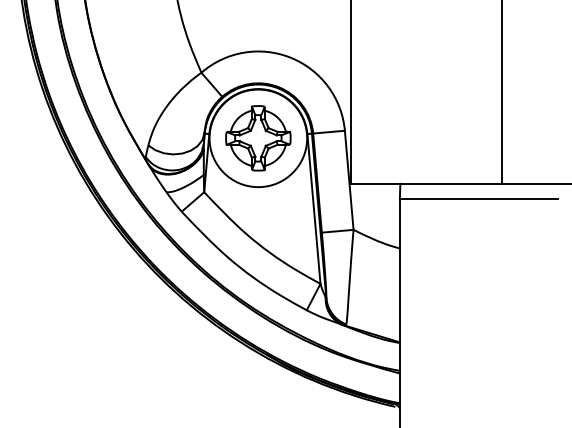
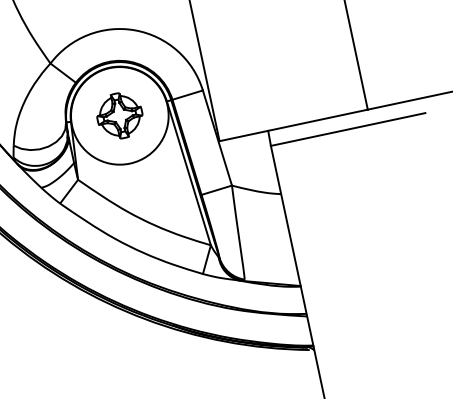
part: (258, 138) -> (120, 115), size x0.7

